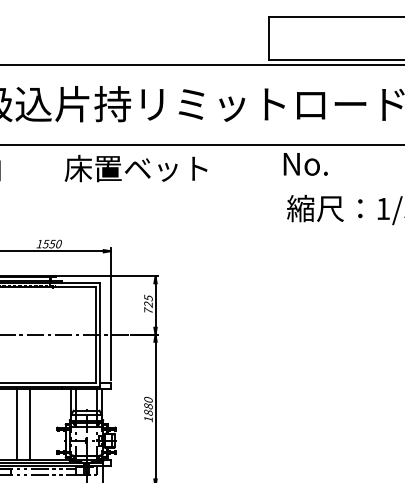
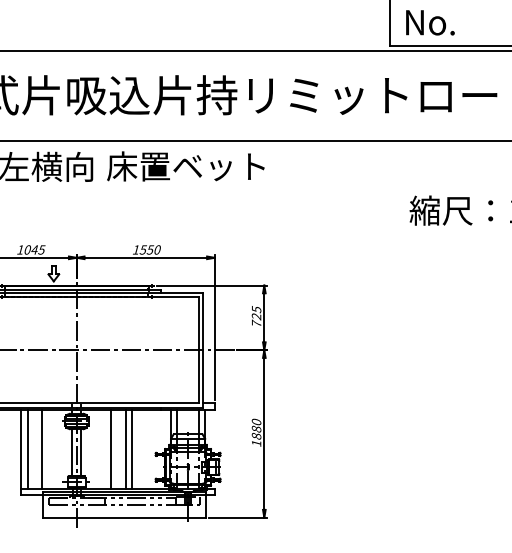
text: (305, 164) -> (430, 22), moved
text: (135, 168) -> (185, 166), moved
line: (36, 423) -> (132, 448), added

